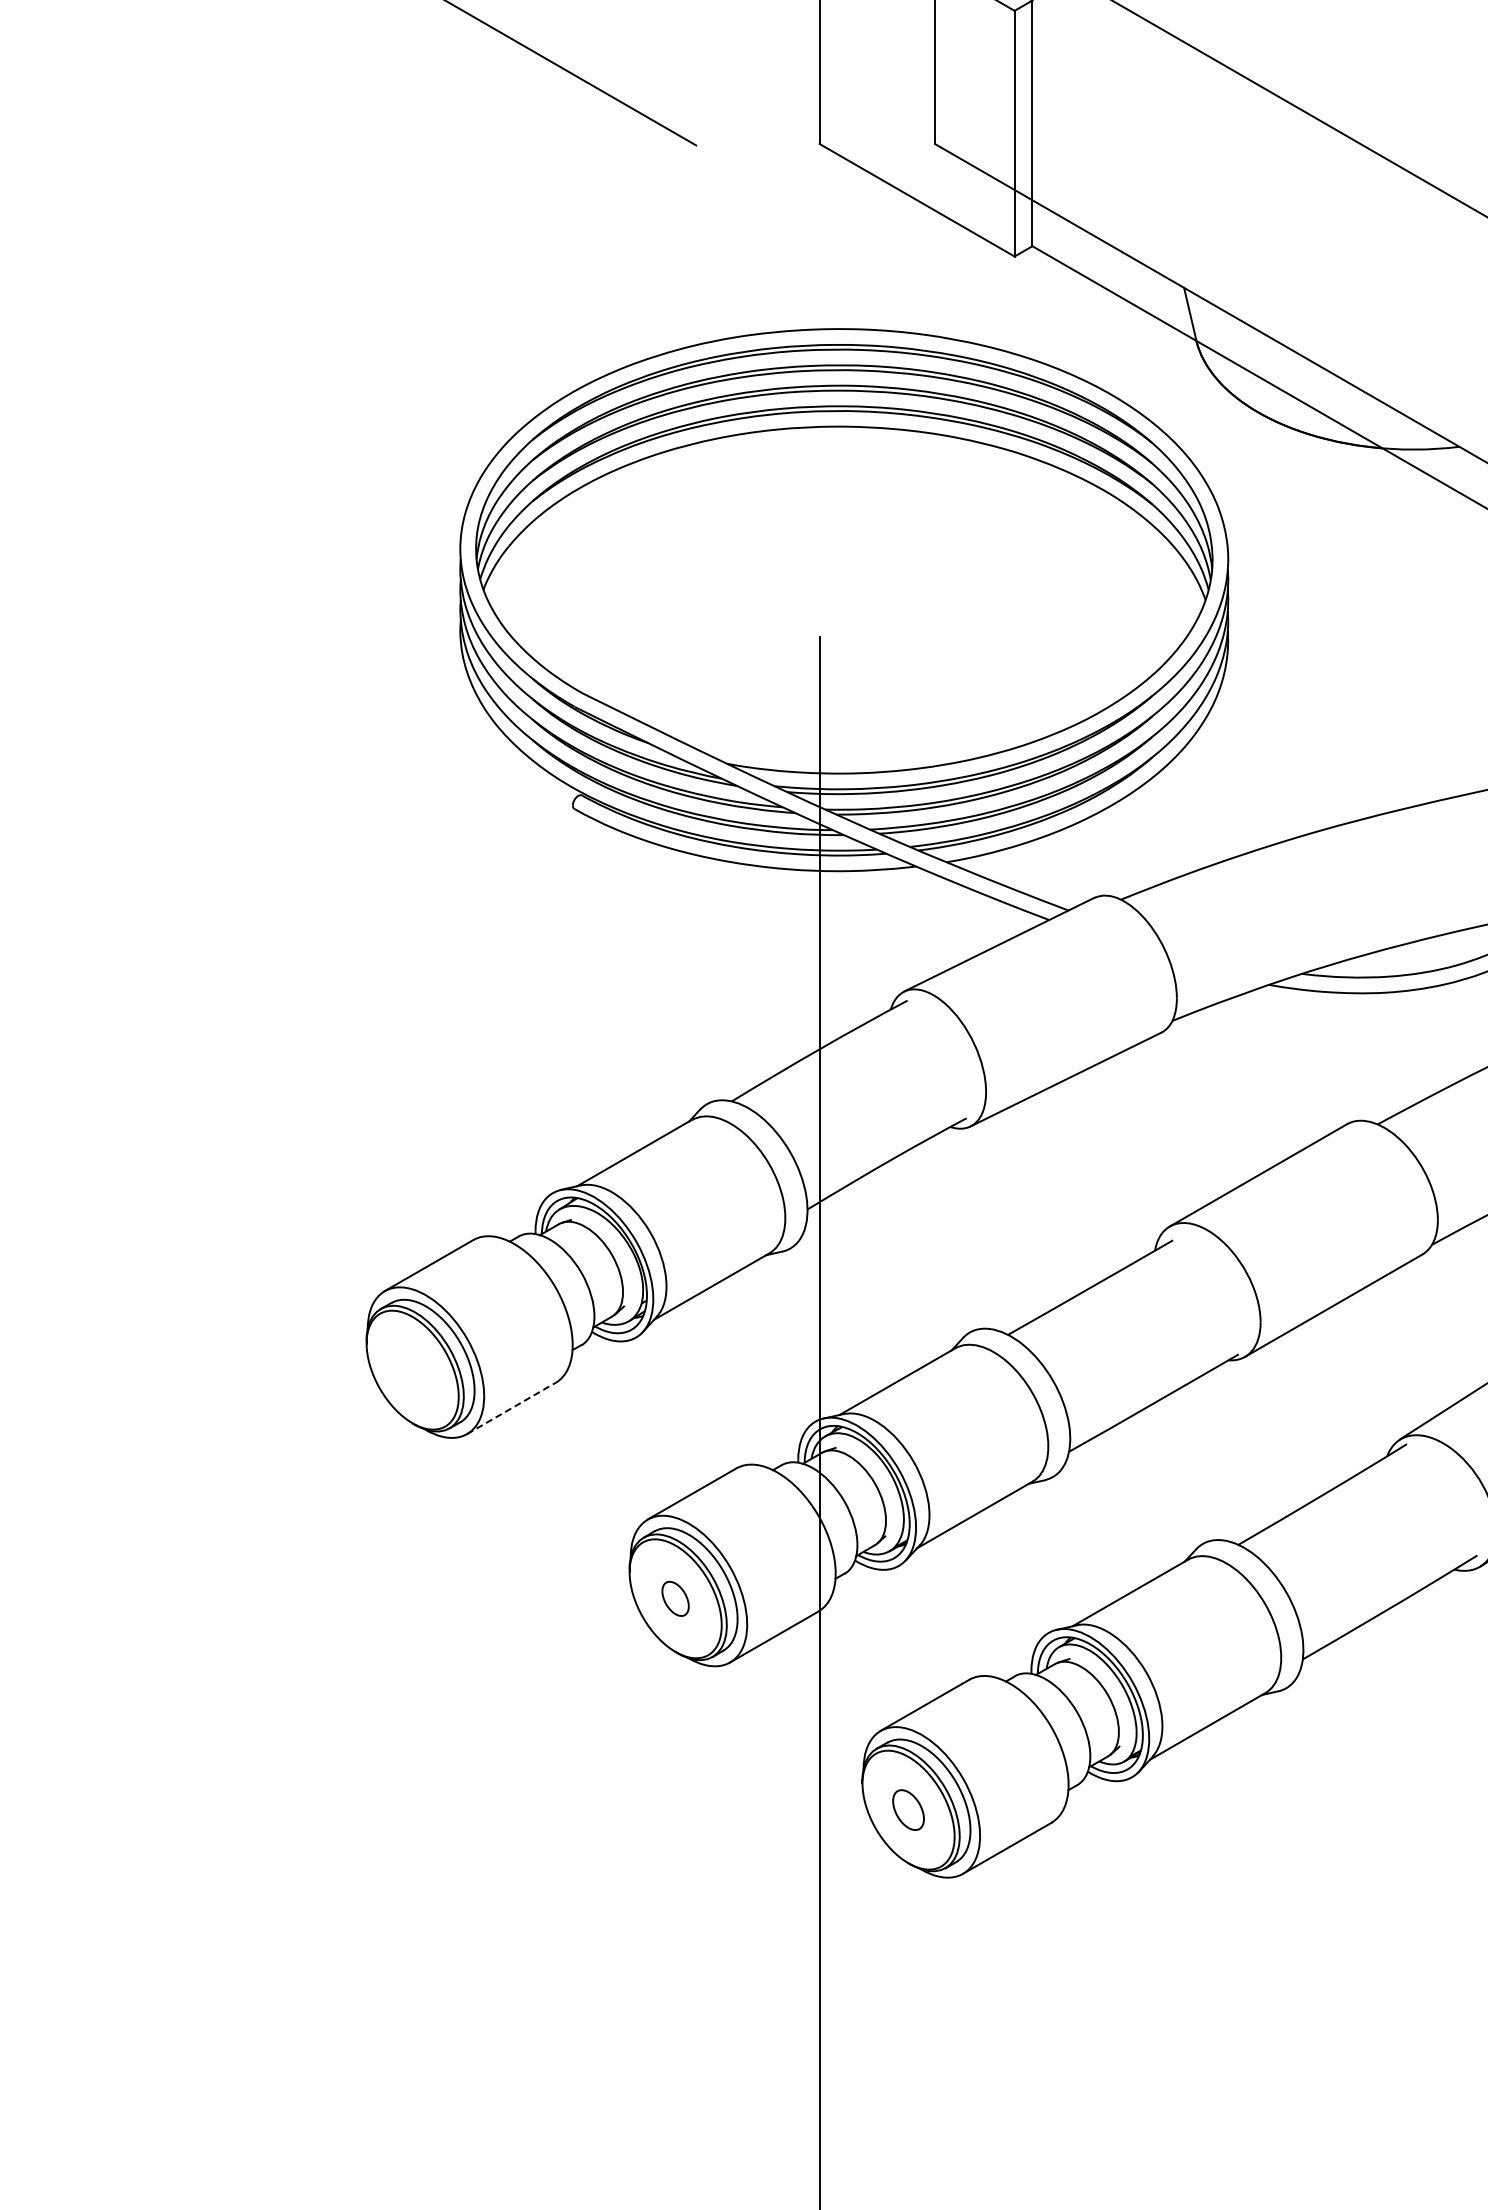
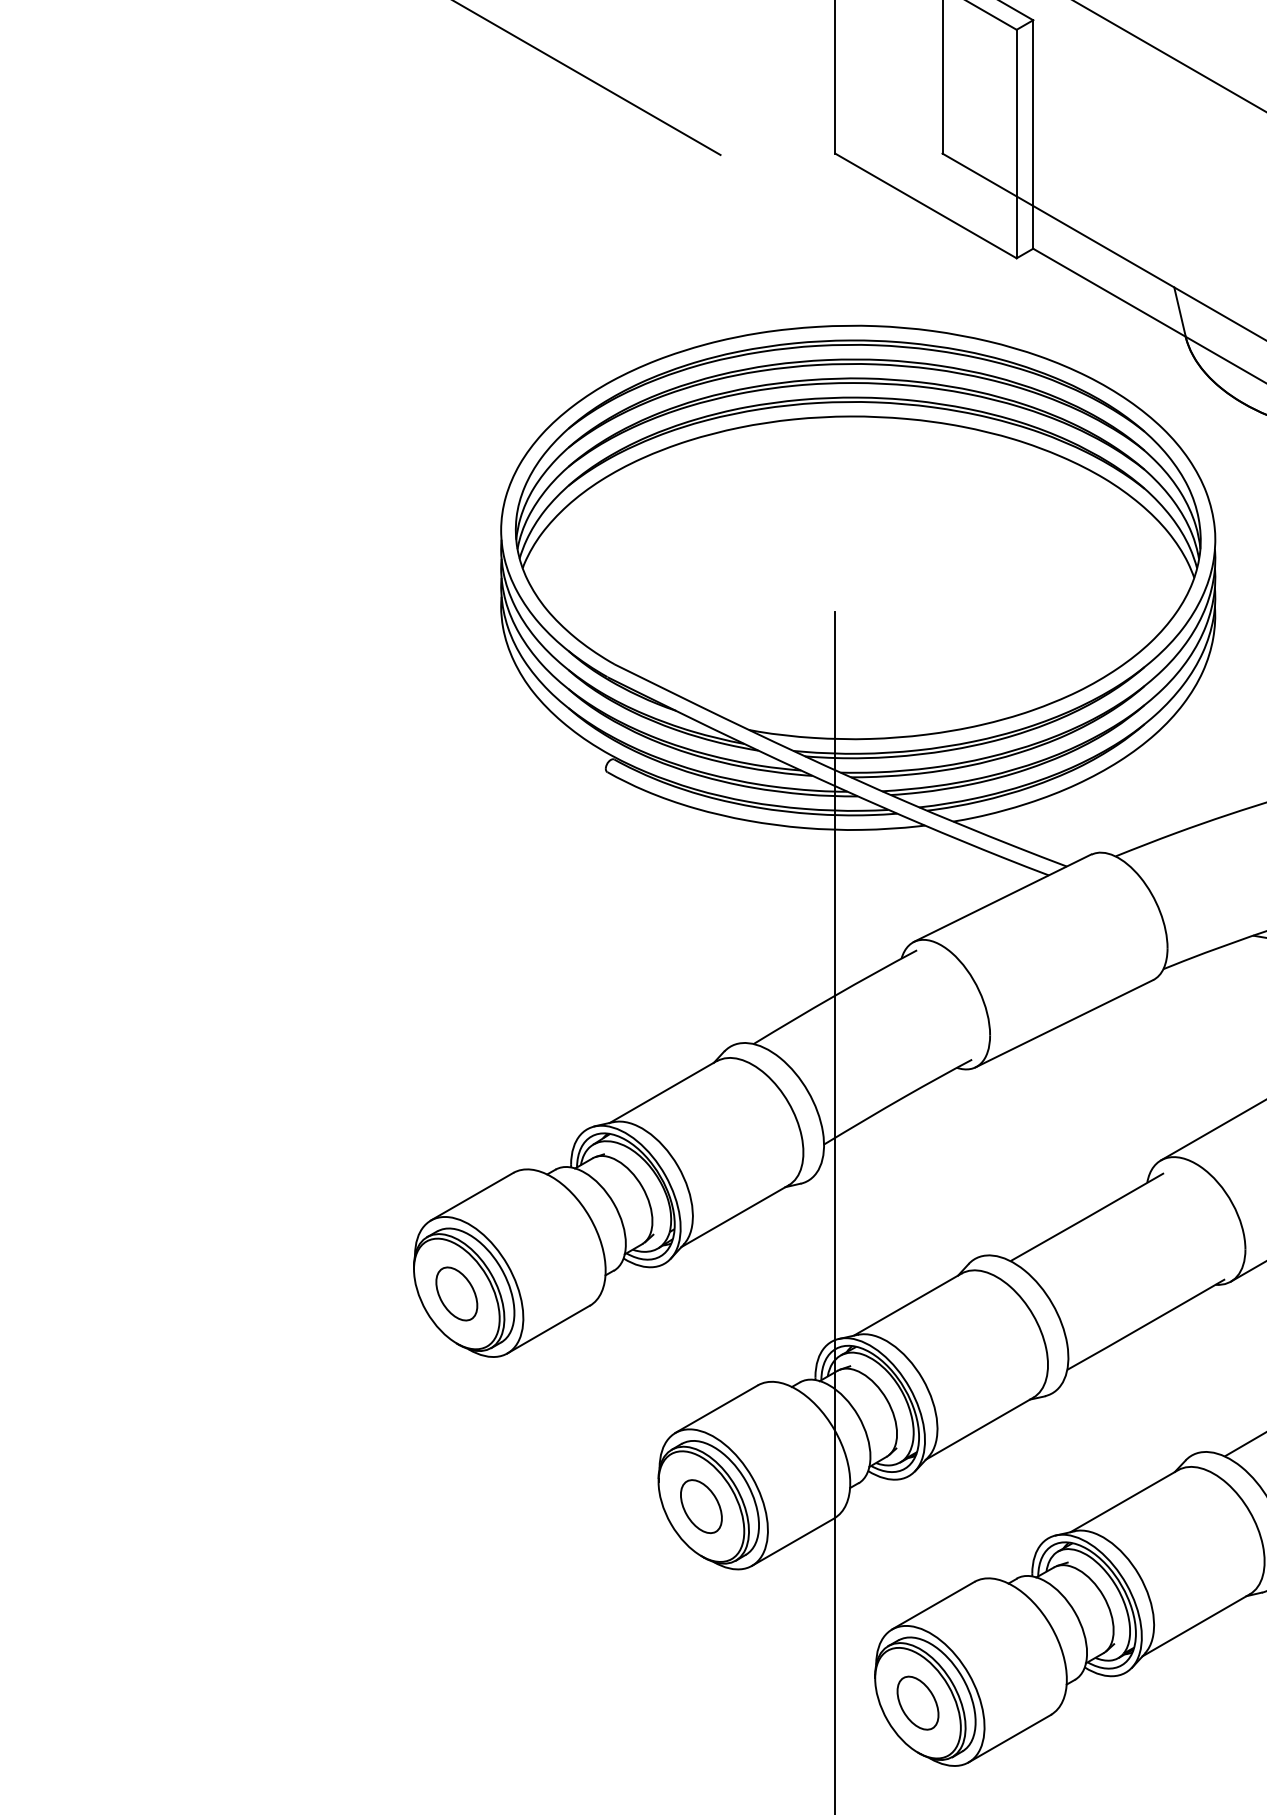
part: (412, 1369) -> (456, 1293), added
line: (511, 1408) -> (548, 1329), dashed -> solid
part: (675, 1598) -> (701, 1506), size x1.67
part: (908, 1809) -> (917, 1702), size x1.43

